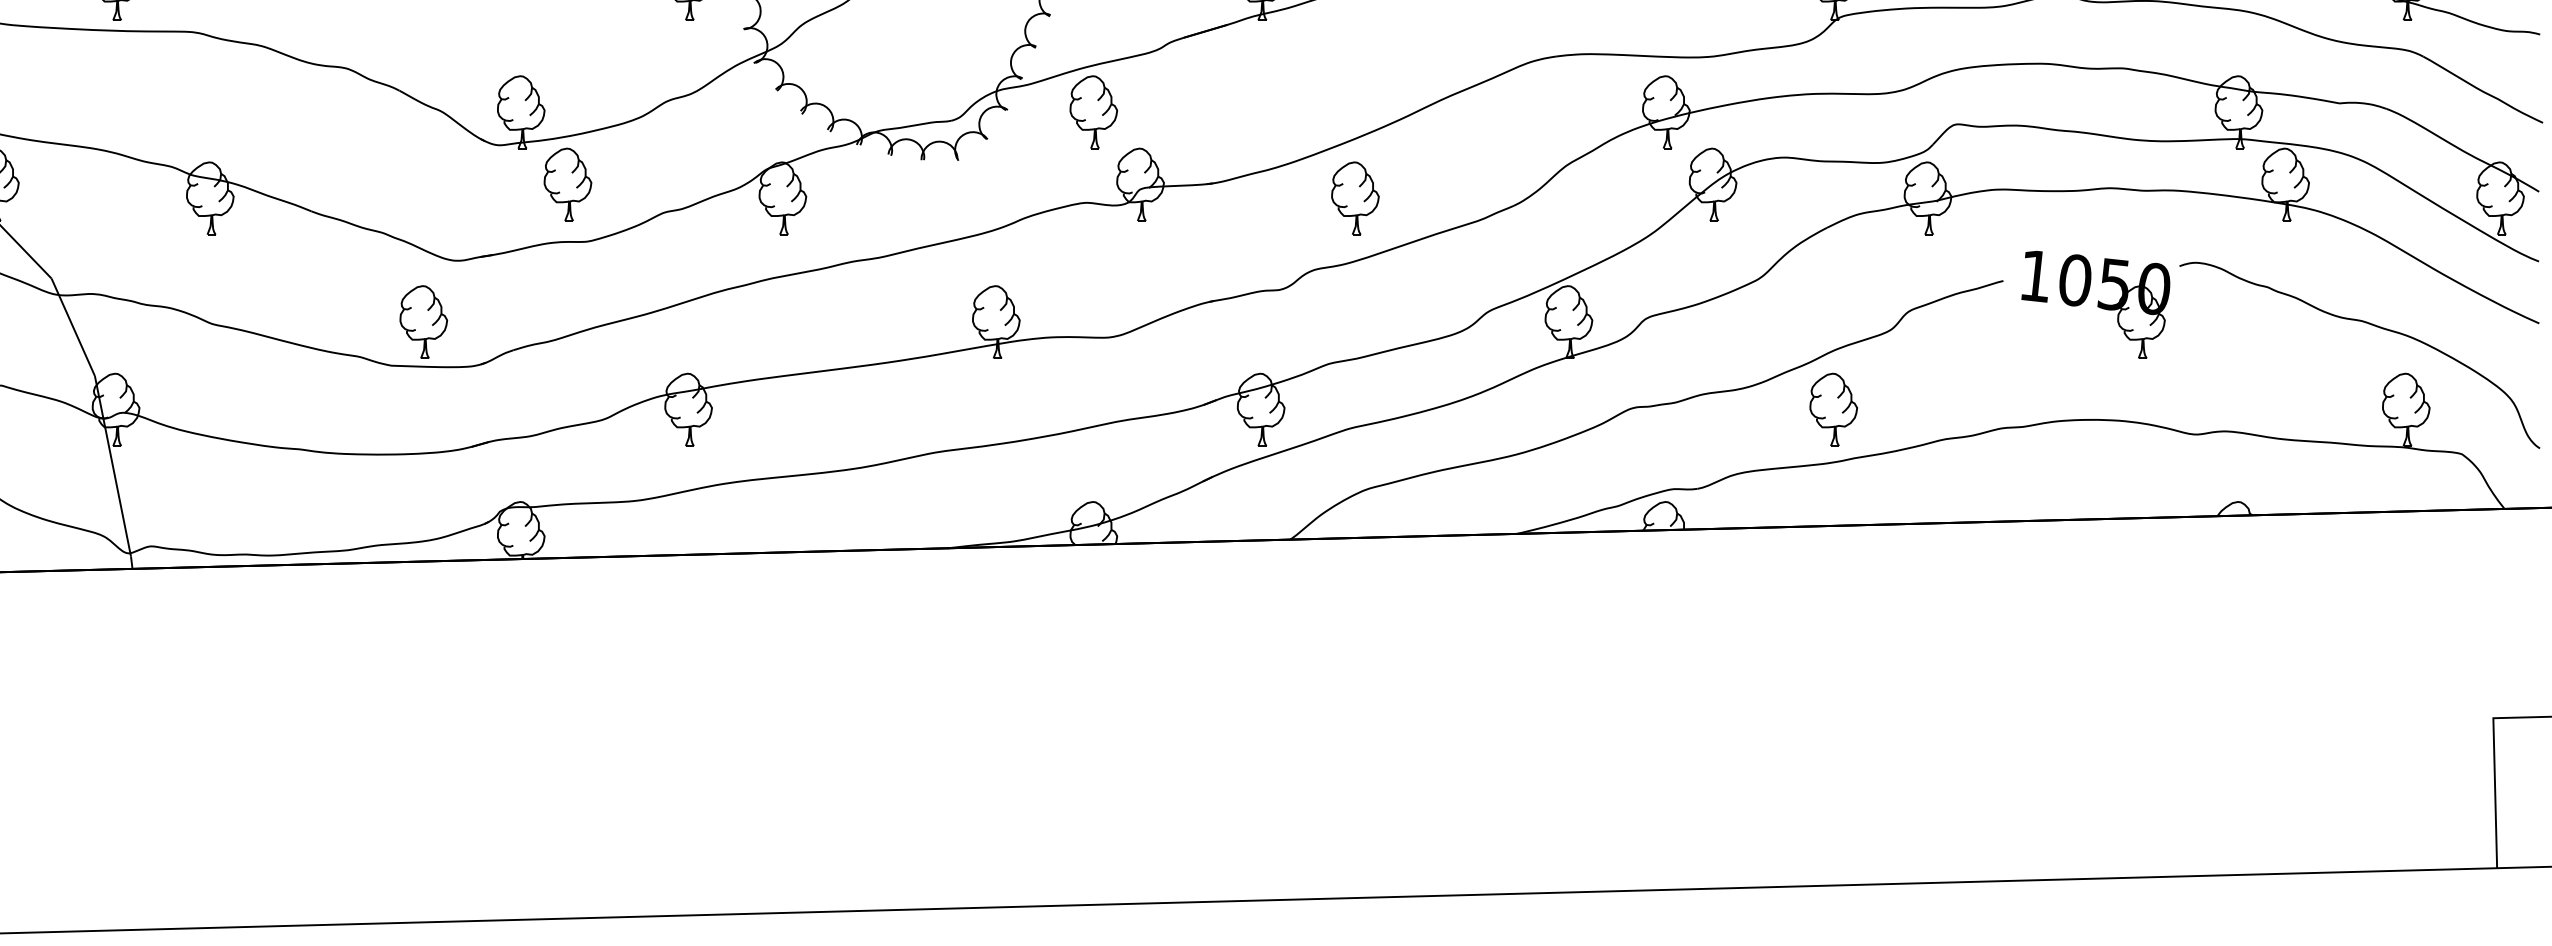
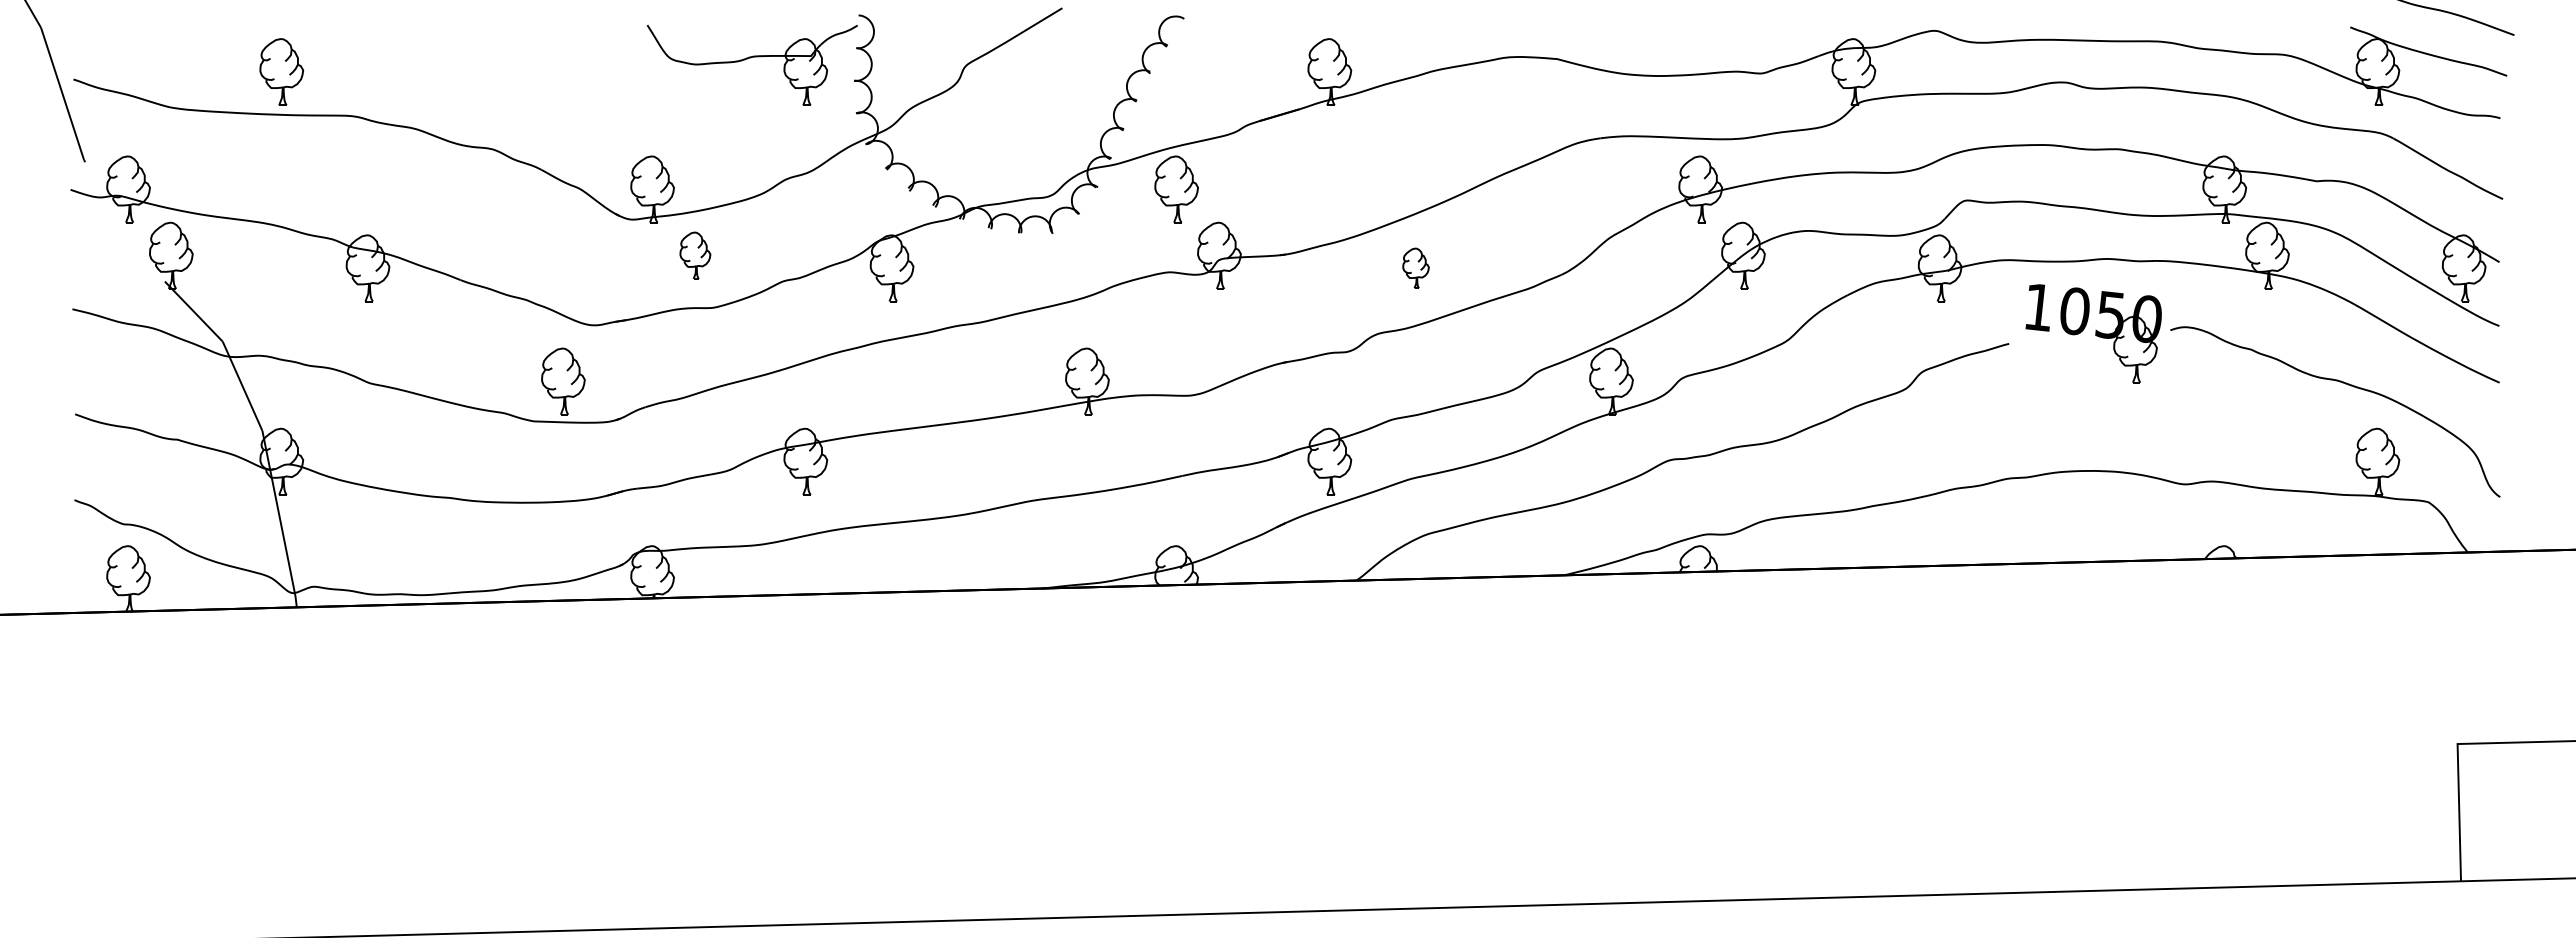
part: (568, 184) -> (695, 255), size x0.7
part: (1354, 198) -> (1415, 268), size x0.6
part: (2095, 304) -> (2093, 333), moved
part: (1833, 409) -> (1853, 461), removed

